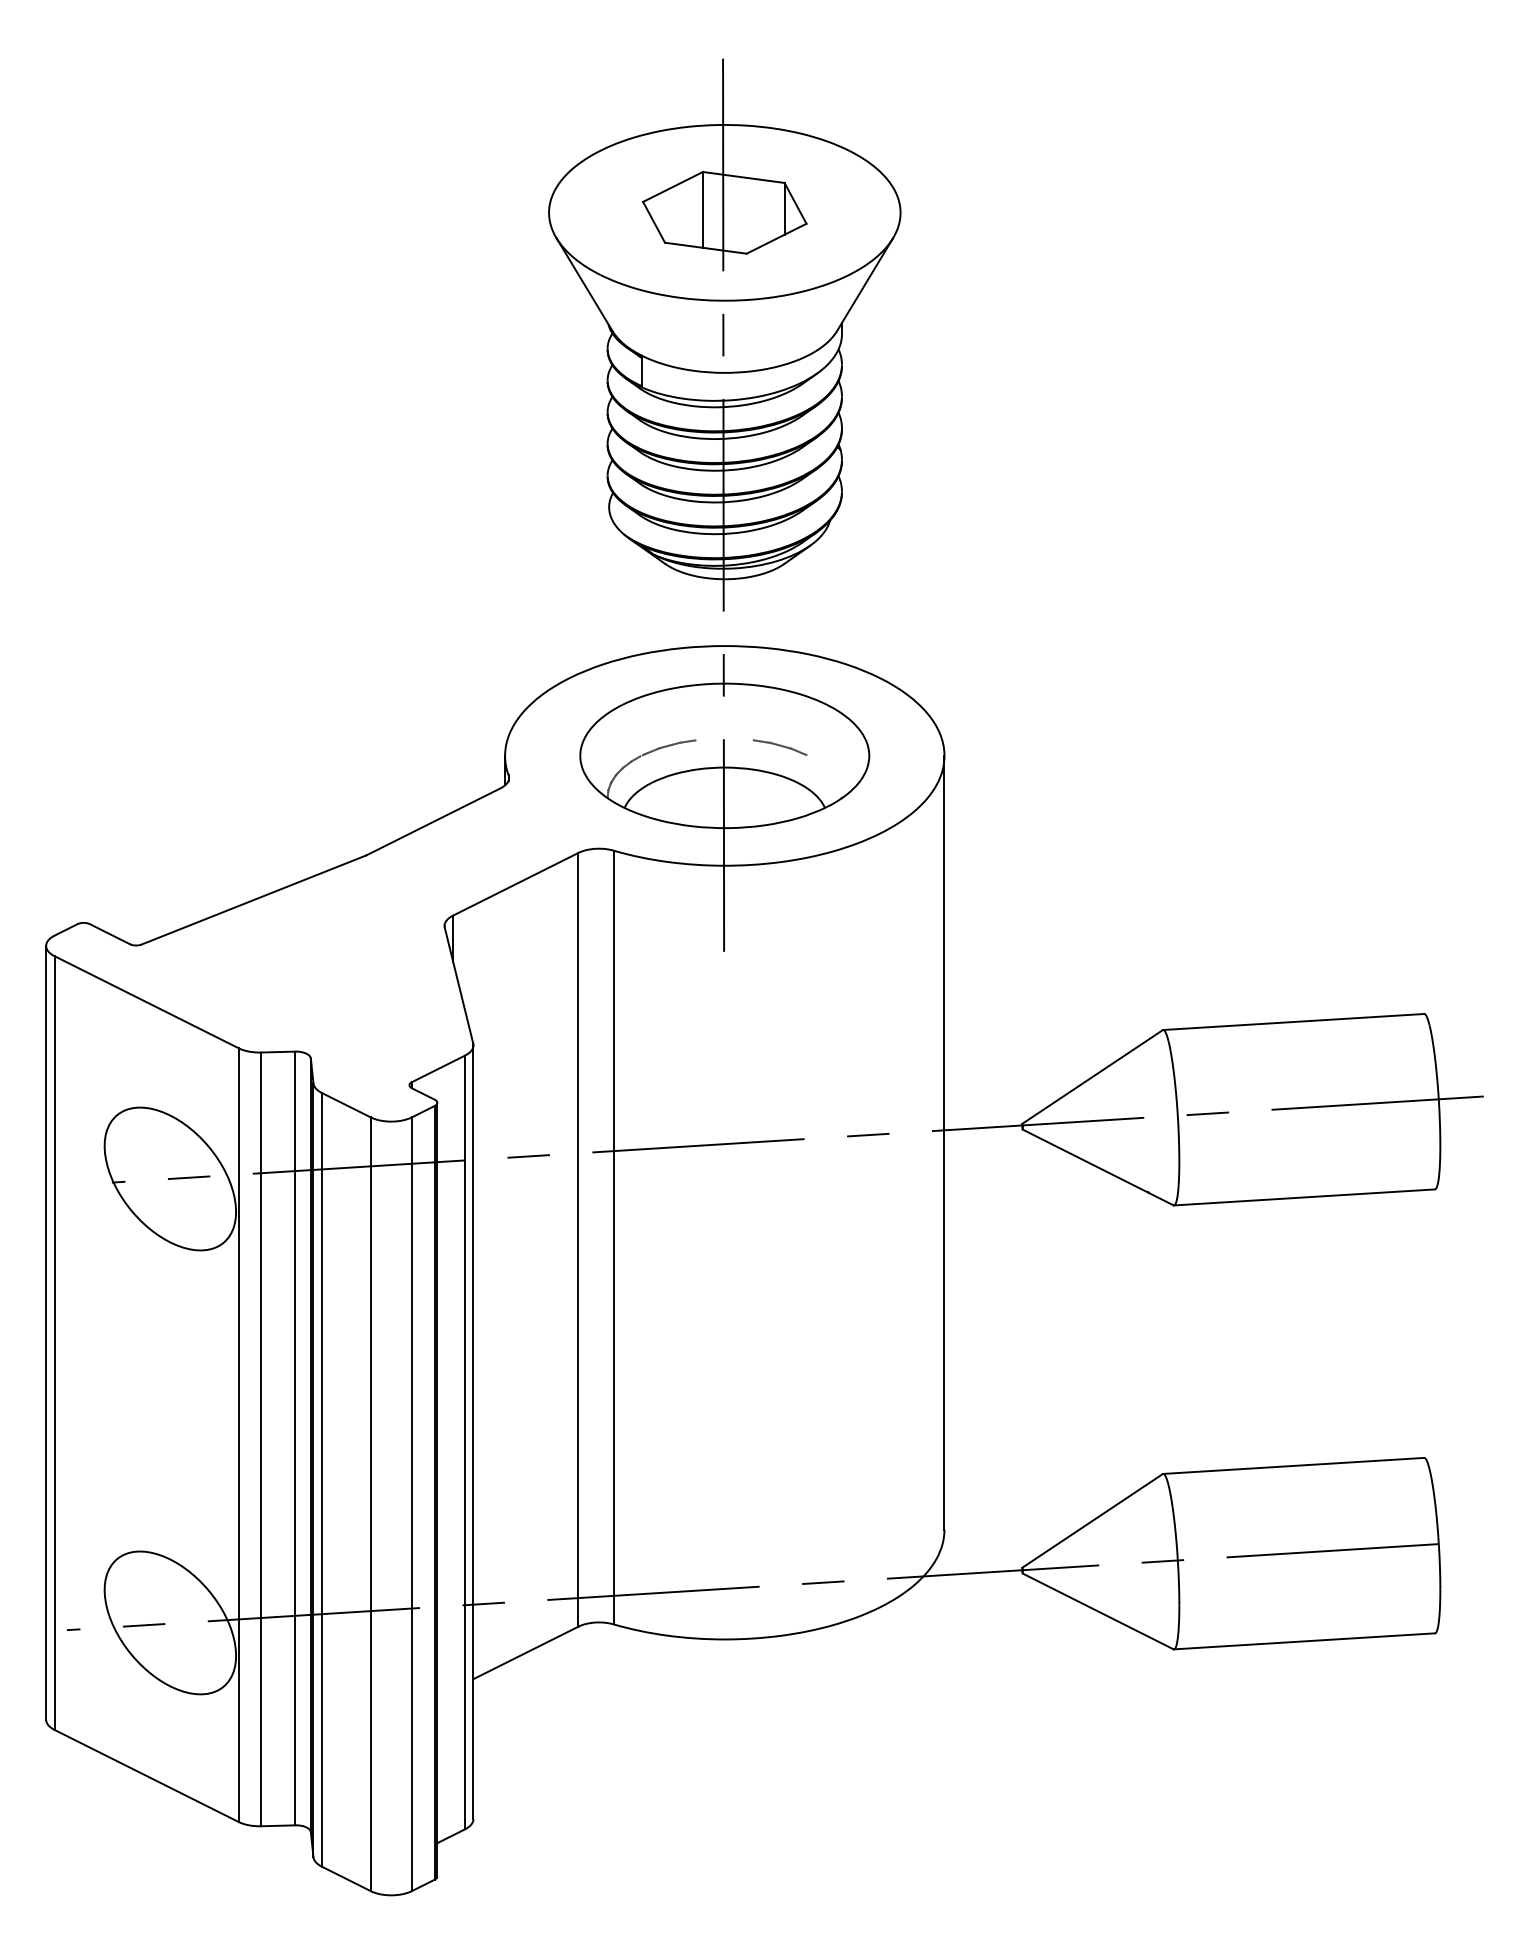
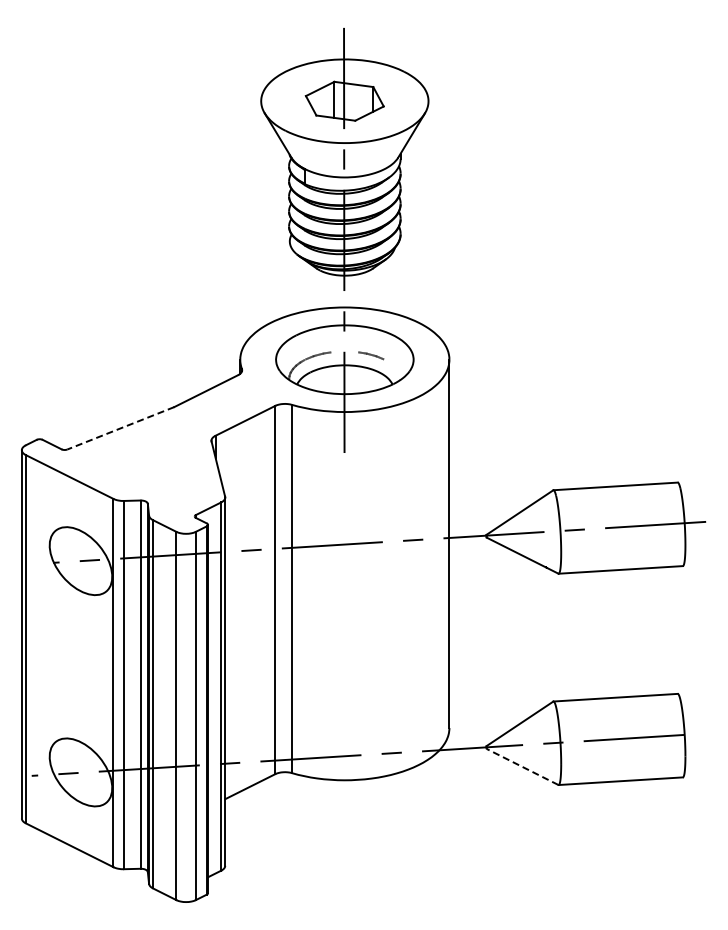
line: (253, 900) -> (120, 428), solid -> dashed
line: (1098, 1610) -> (522, 766), solid -> dashed

